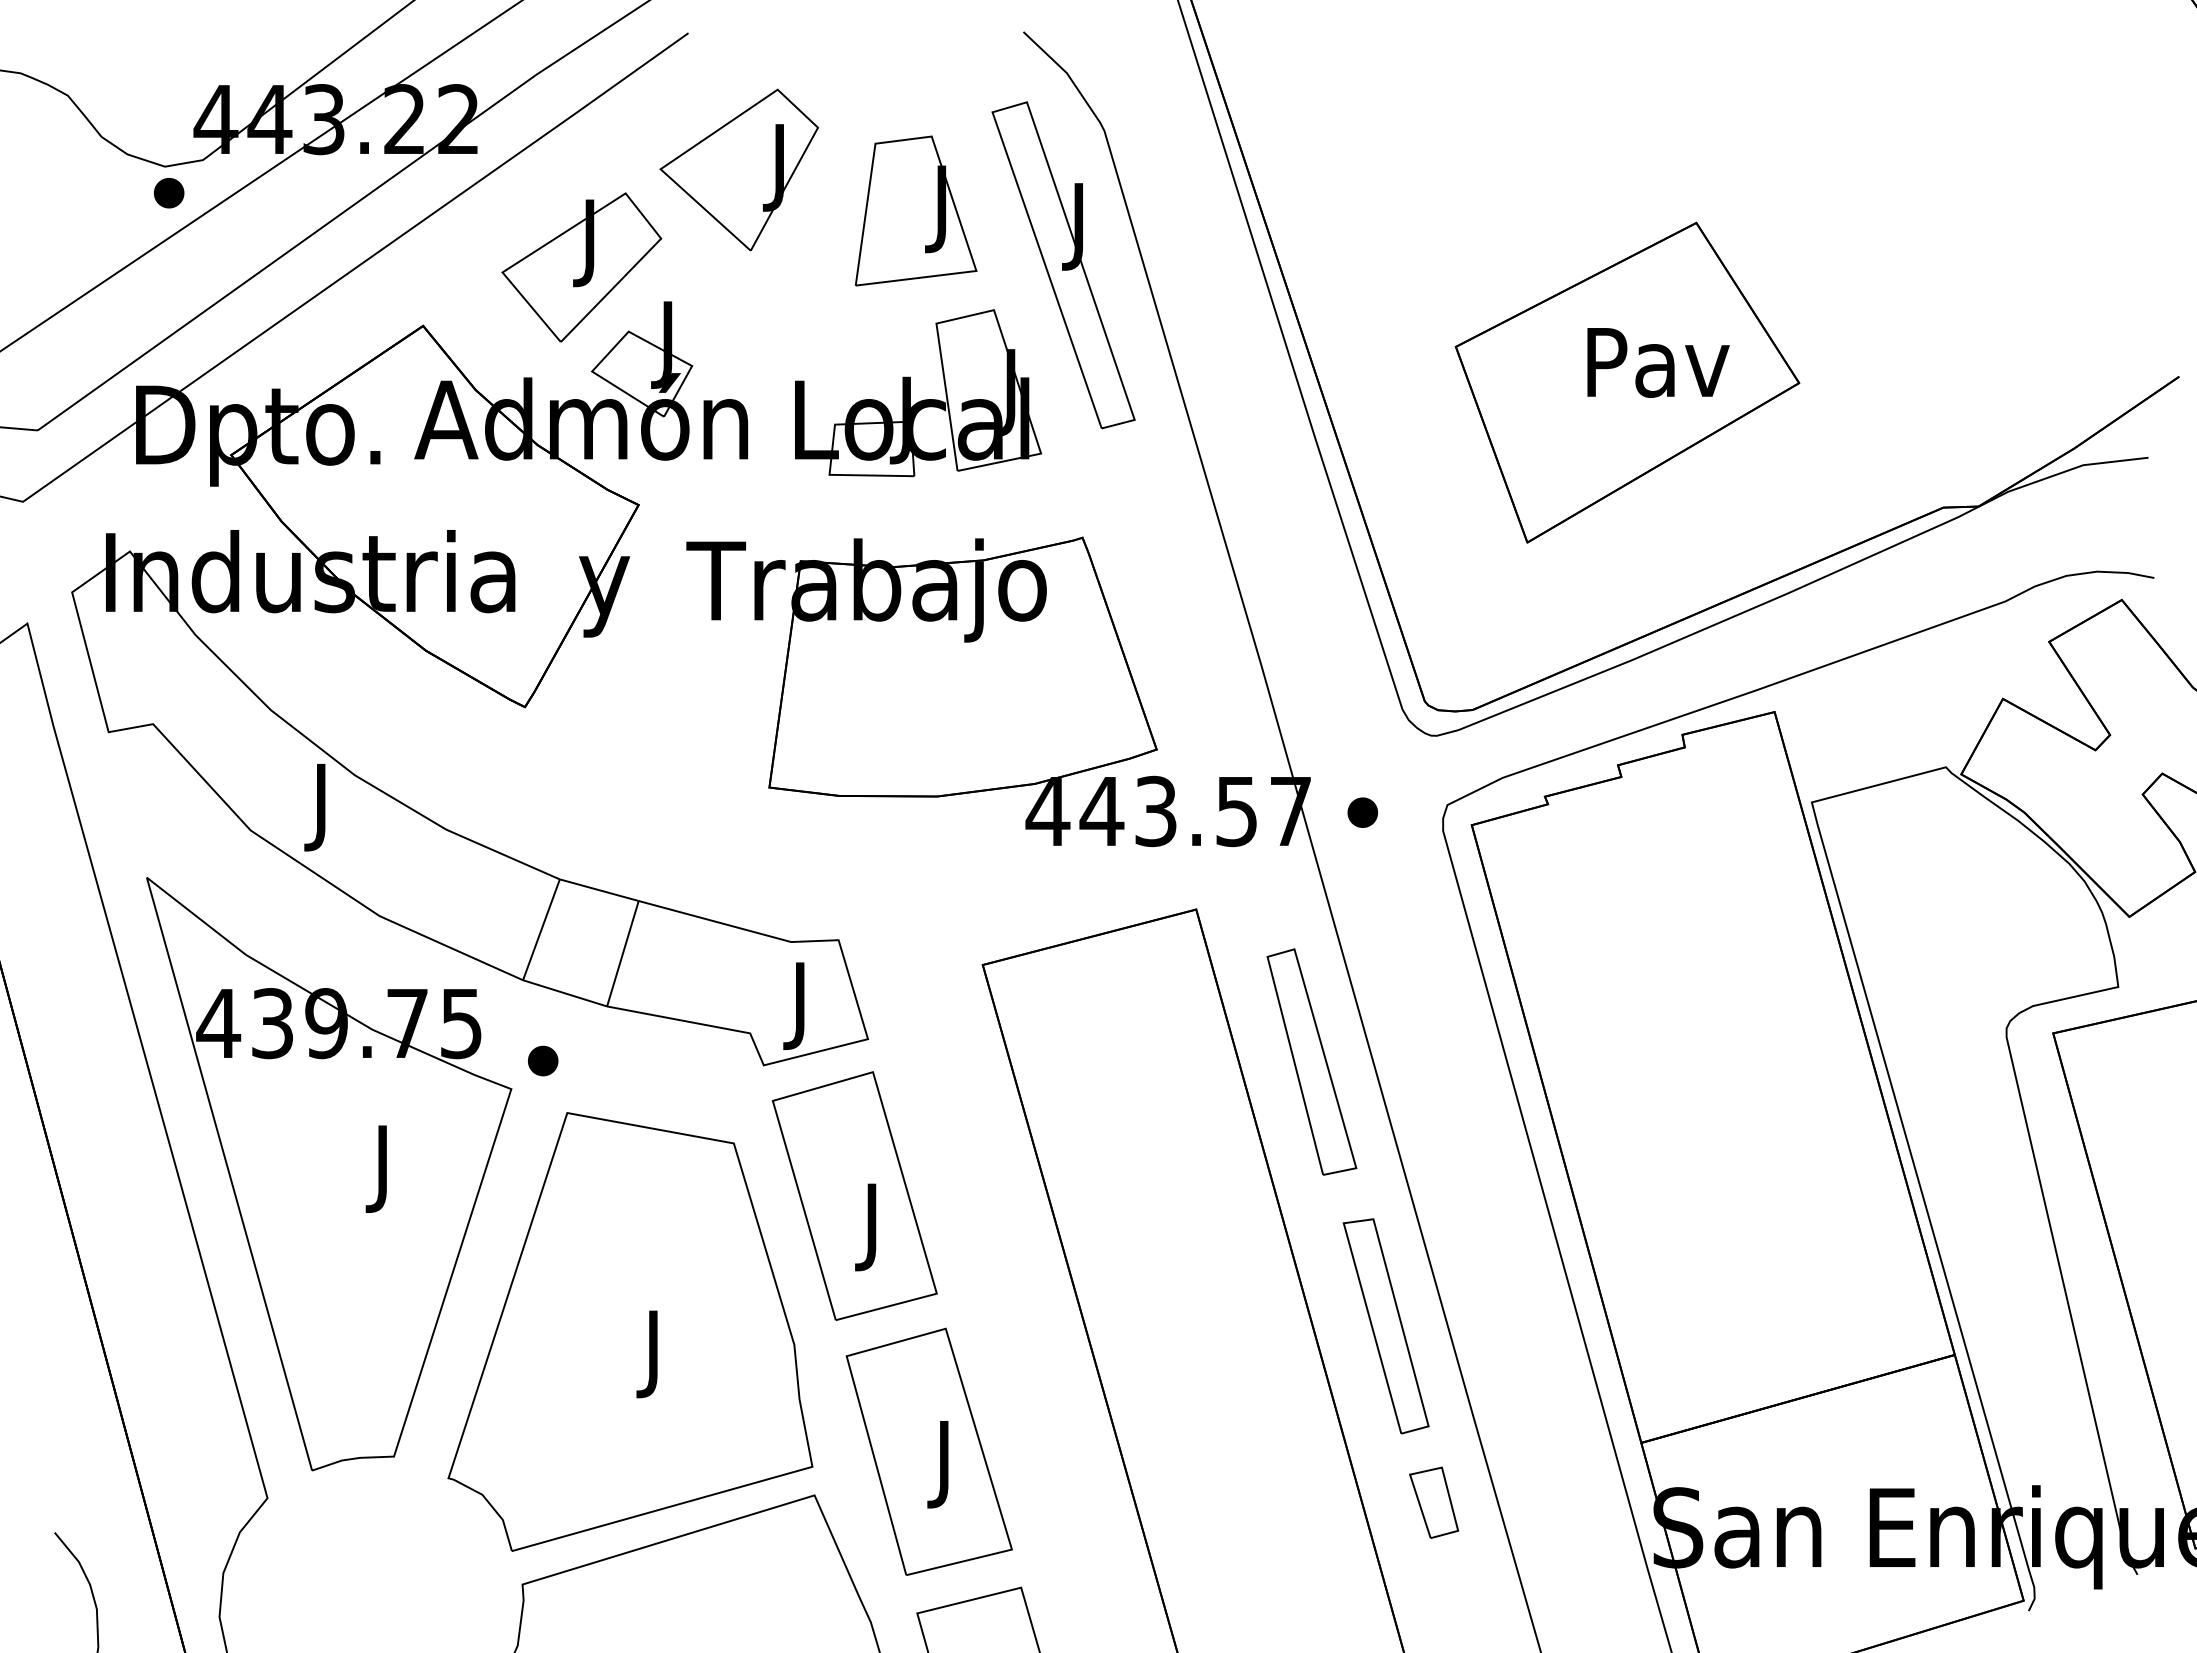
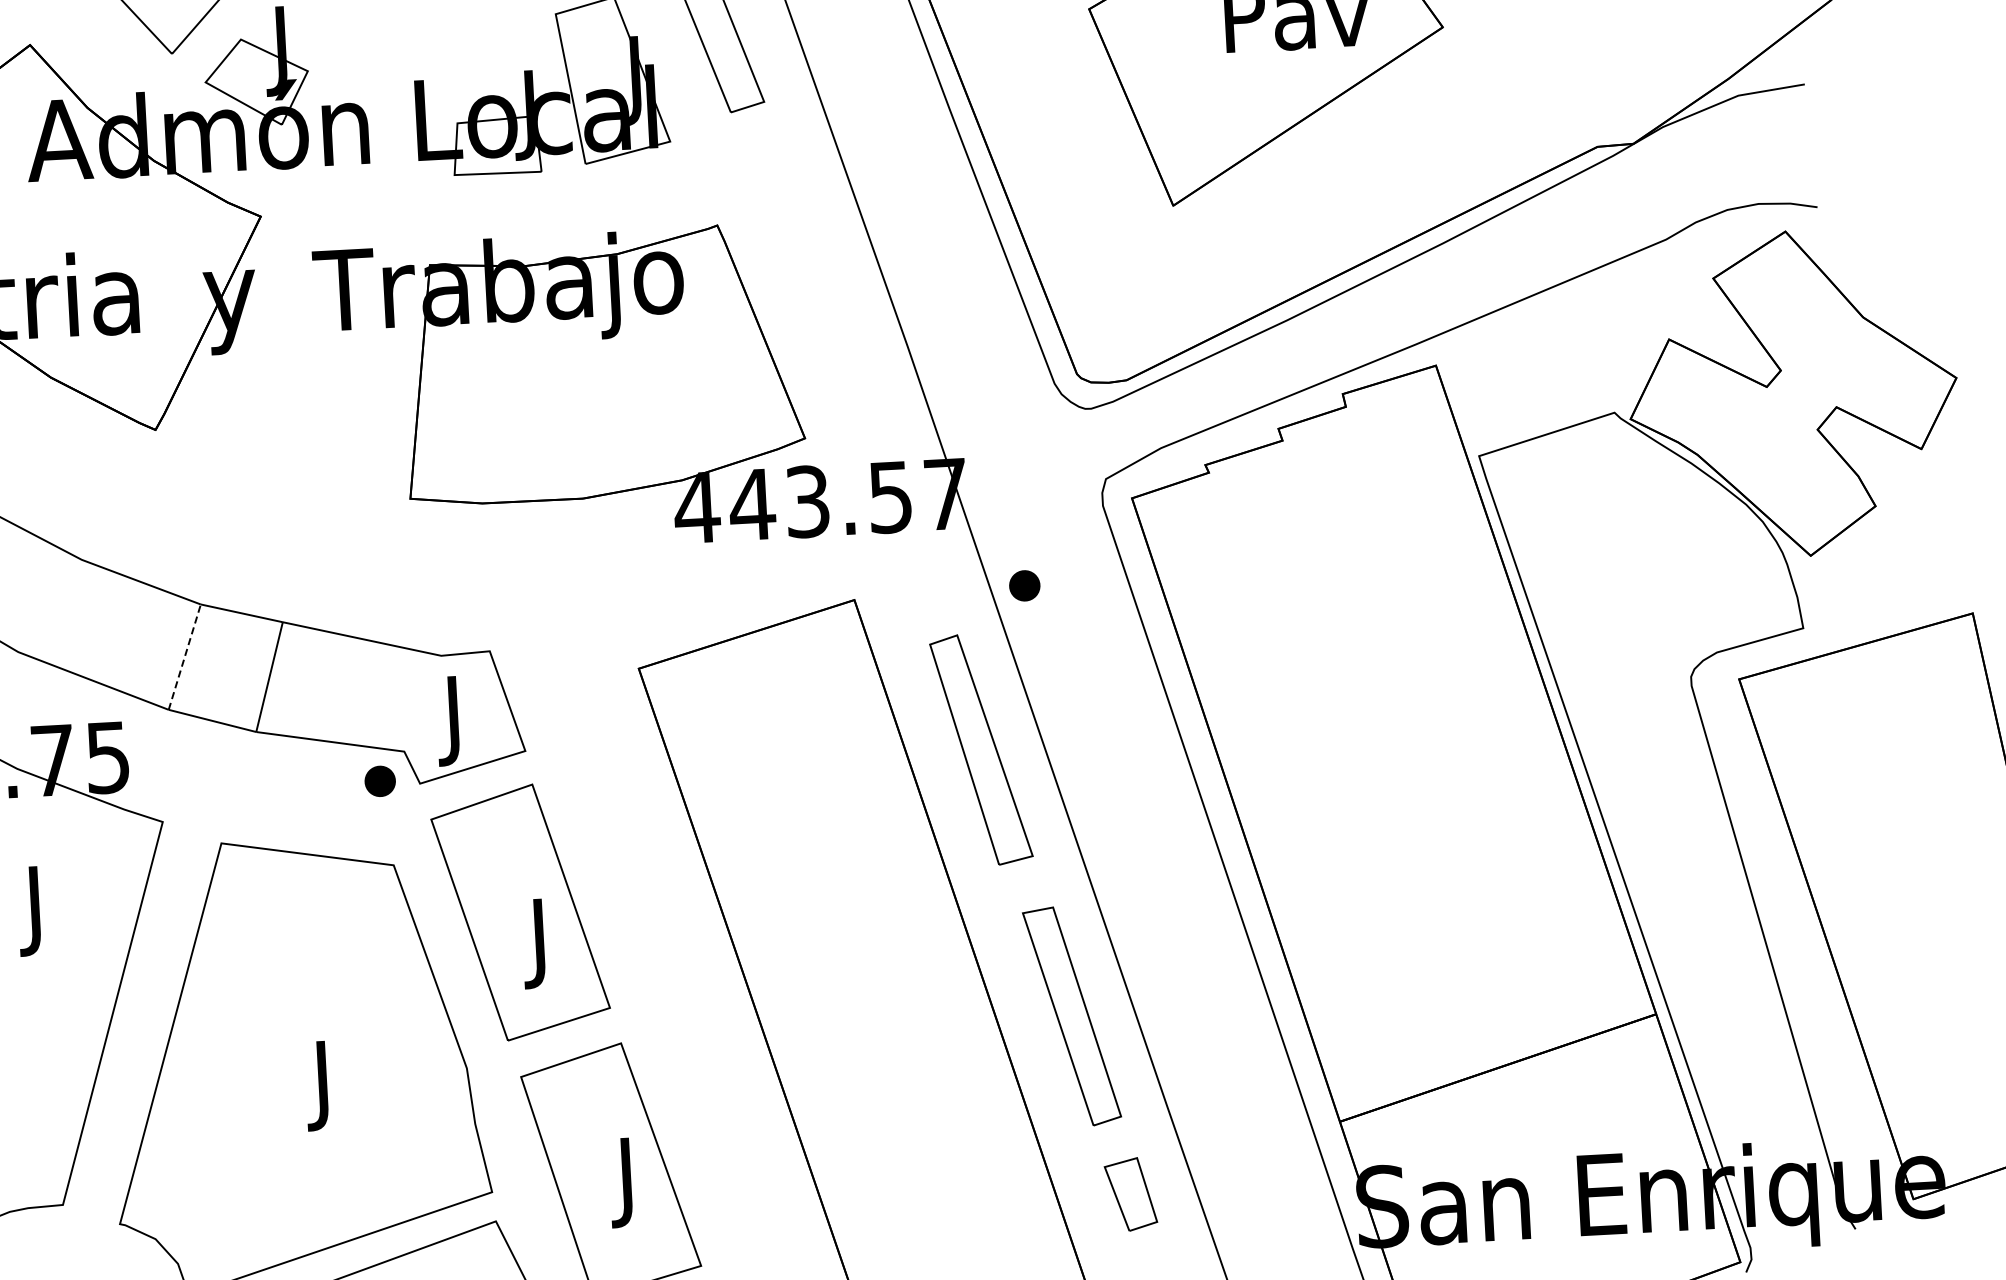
part: (1362, 812) -> (1024, 585), moved
line: (541, 929) -> (184, 656), solid -> dashed
part: (543, 1060) -> (380, 780), moved

